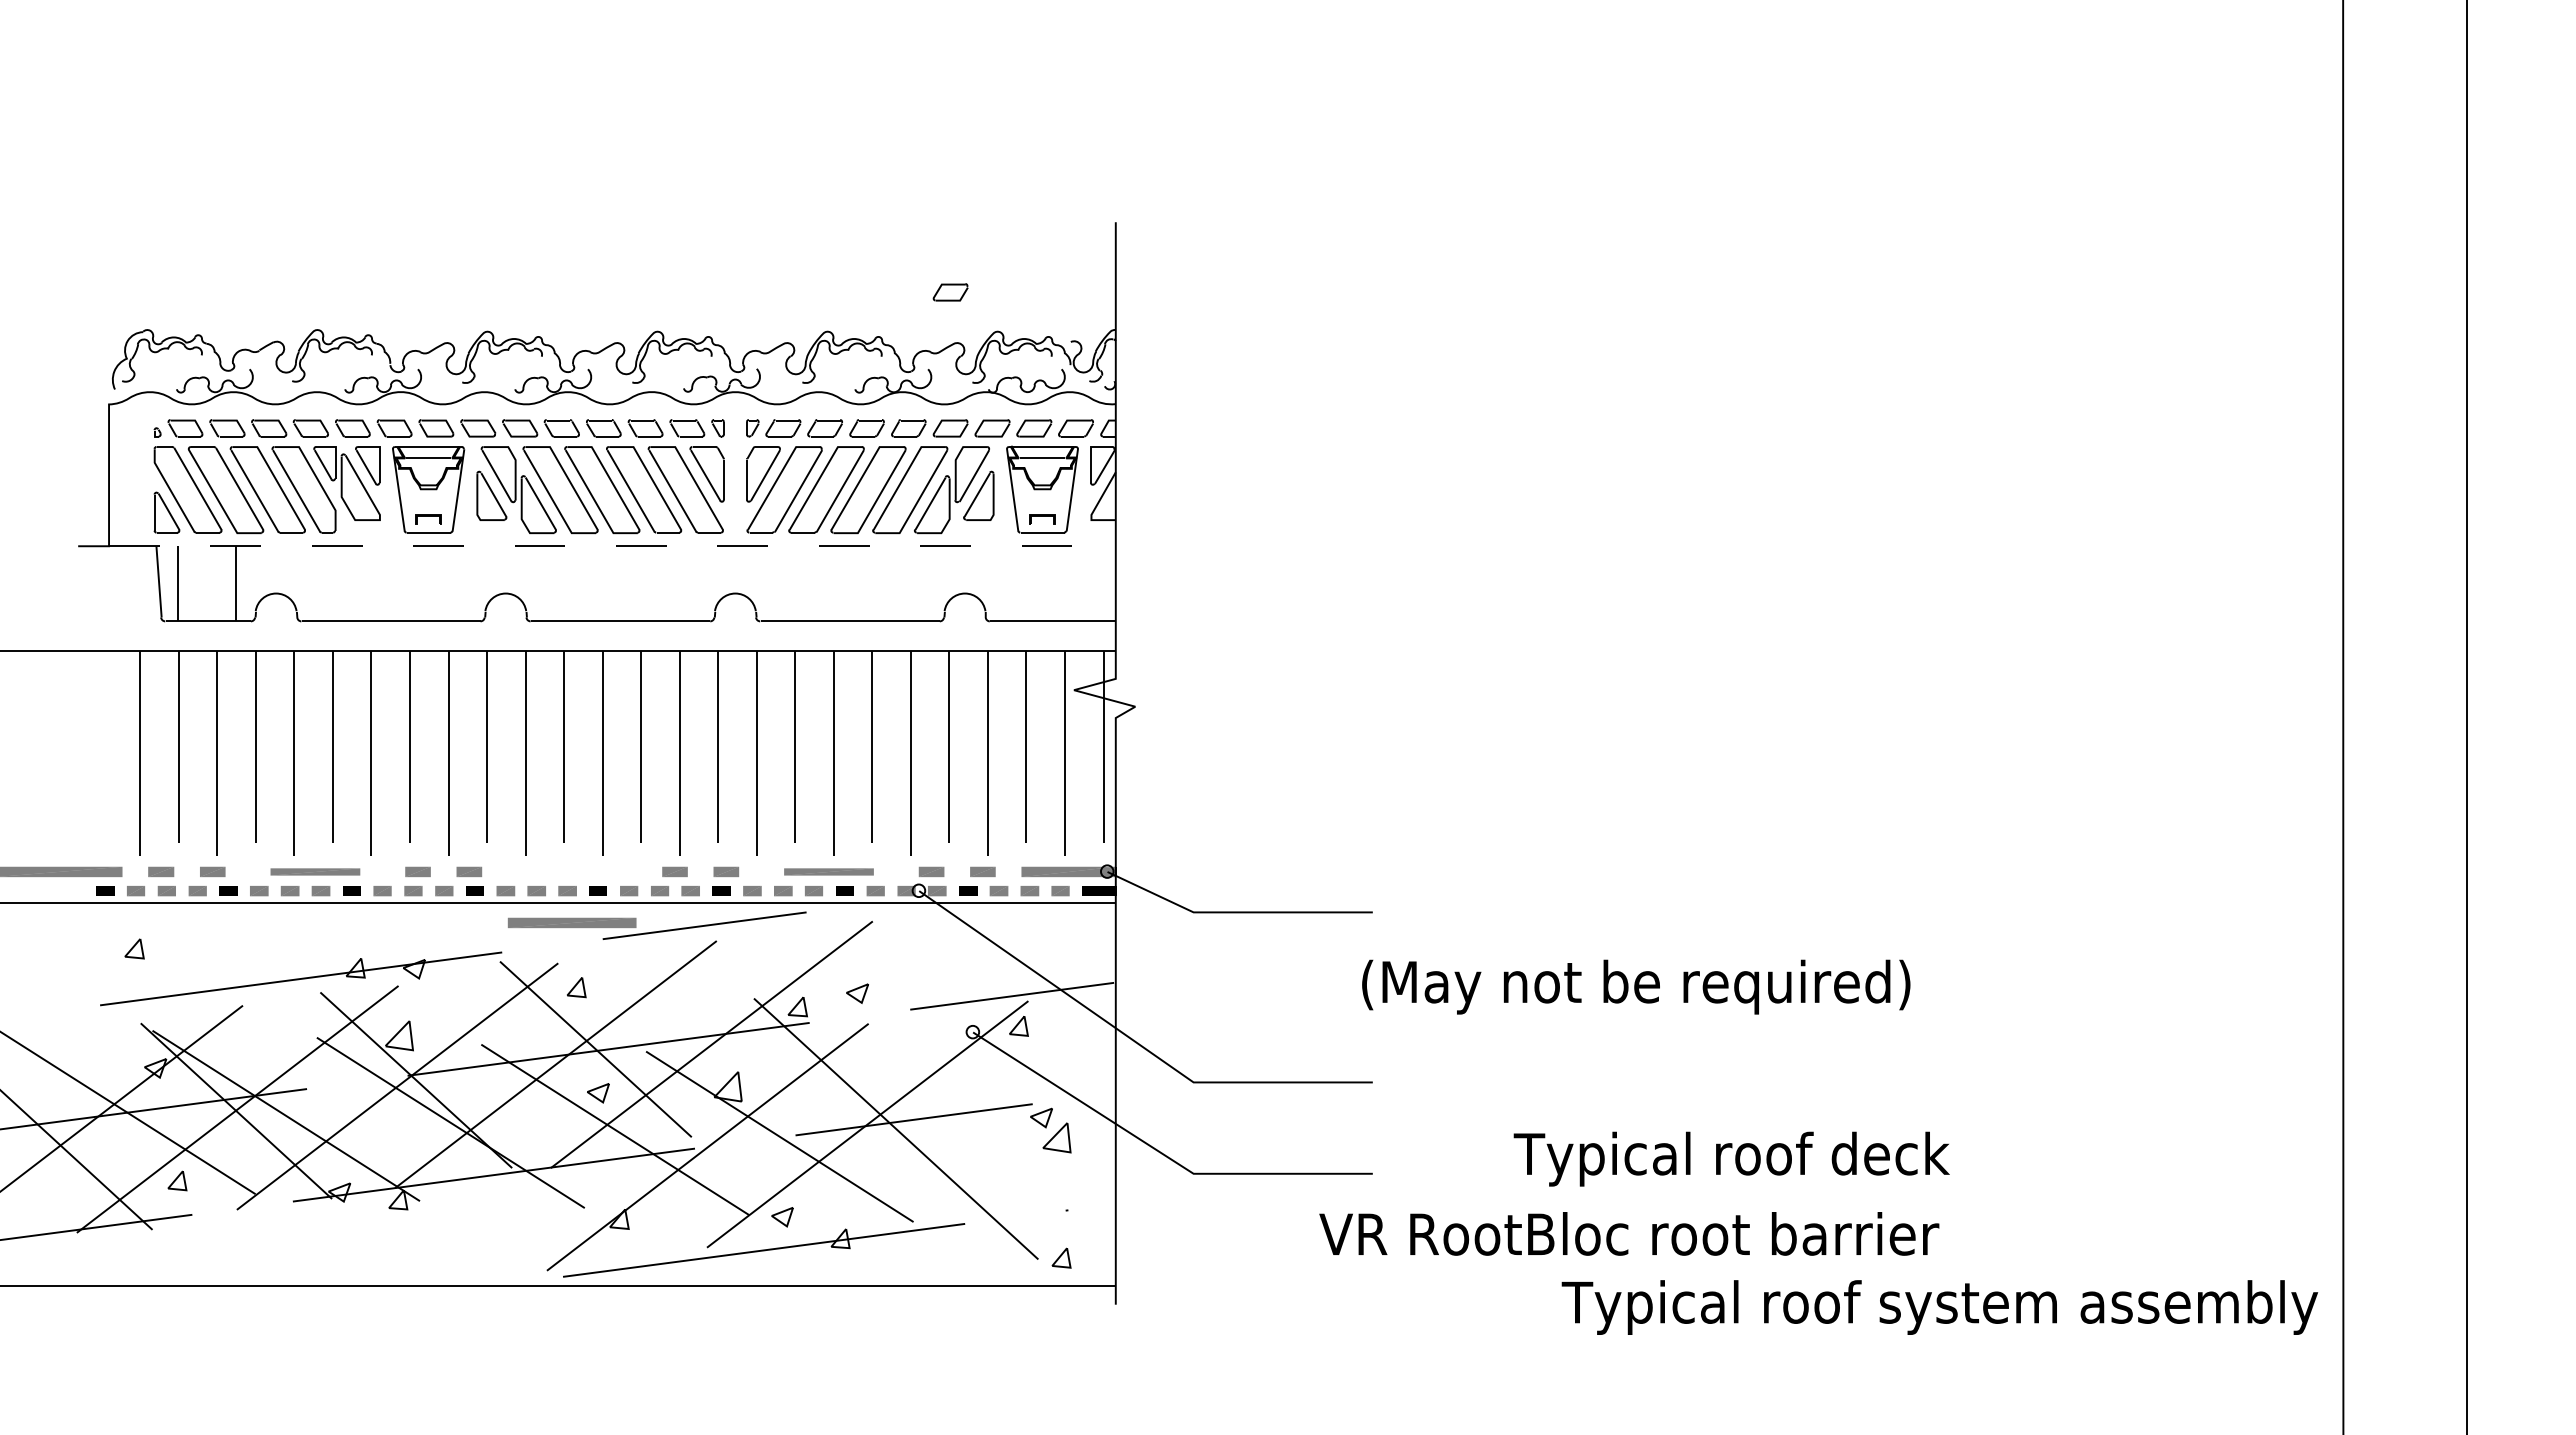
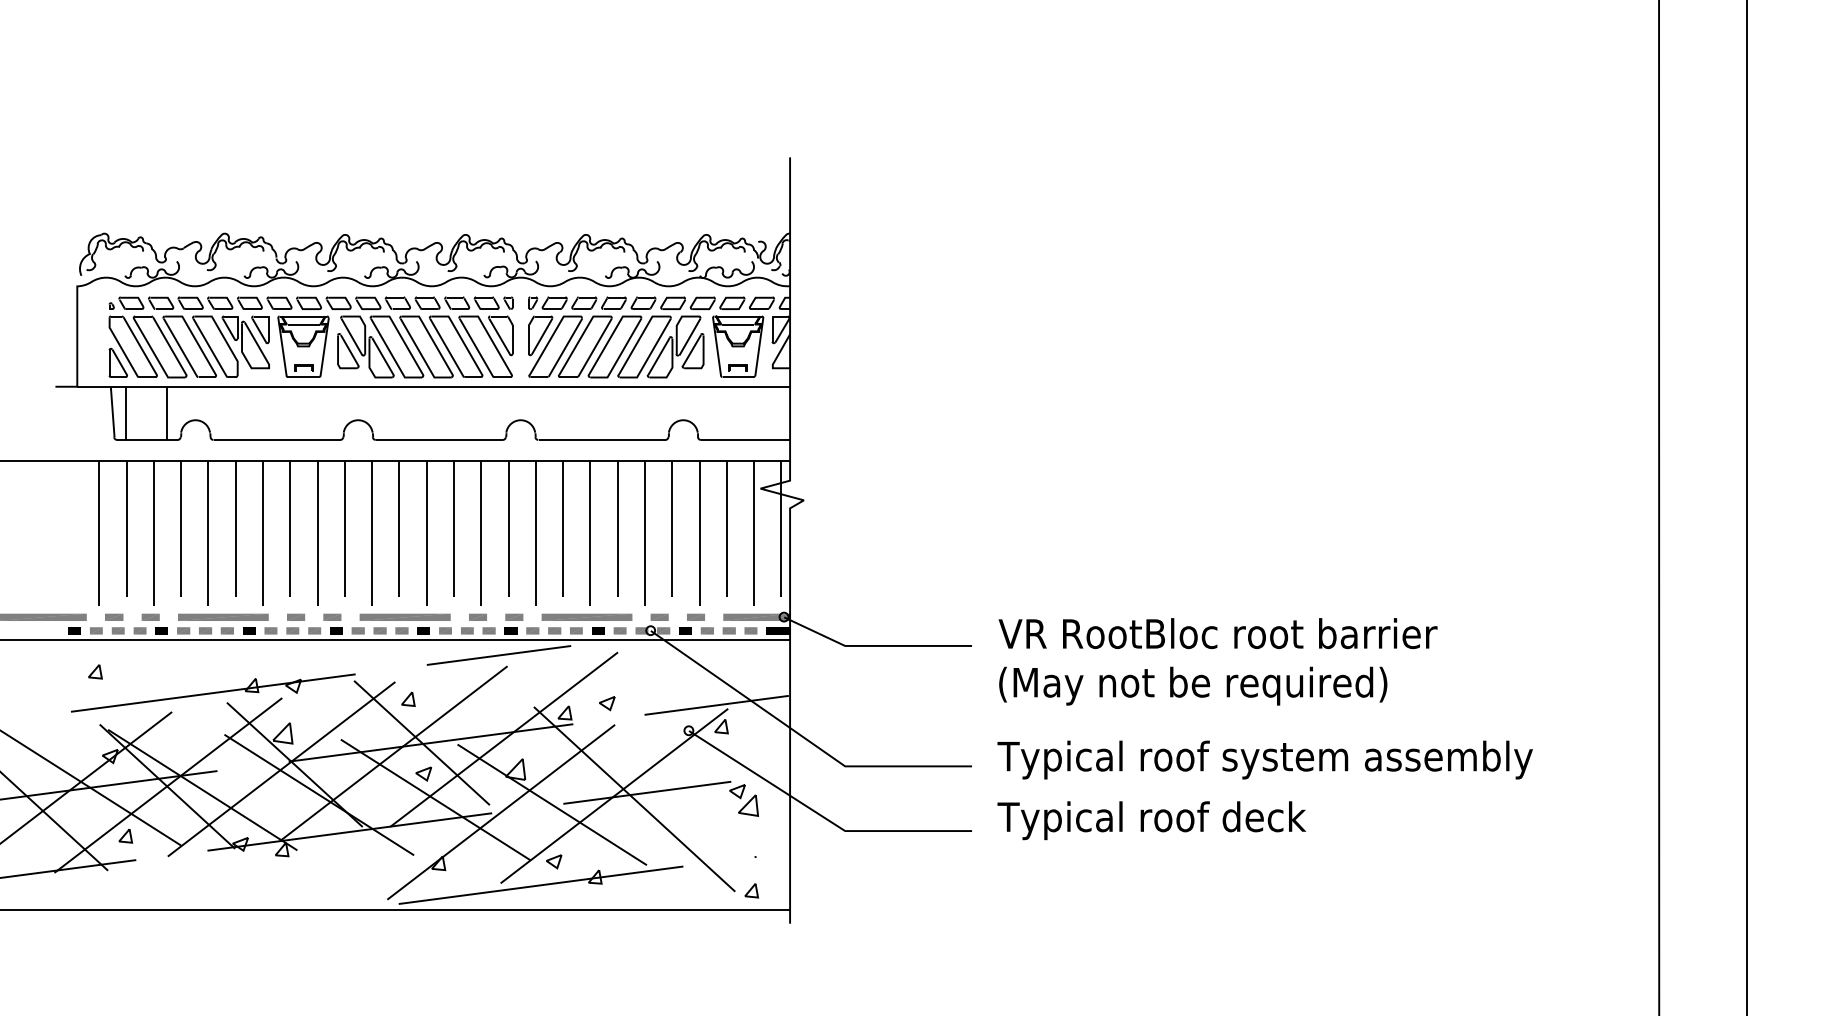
part: (950, 292) -> (673, 207), removed
line: (612, 546) -> (433, 386), dashed -> solid
part: (315, 871) -> (223, 617), size x1.43
part: (828, 871) -> (586, 617), size x1.43
part: (572, 922) -> (405, 617), moved
text: (1636, 986) -> (1193, 685), moved
text: (1731, 1158) -> (1151, 820), moved
text: (1629, 1233) -> (1218, 633), moved
text: (1939, 1307) -> (1264, 760), moved

